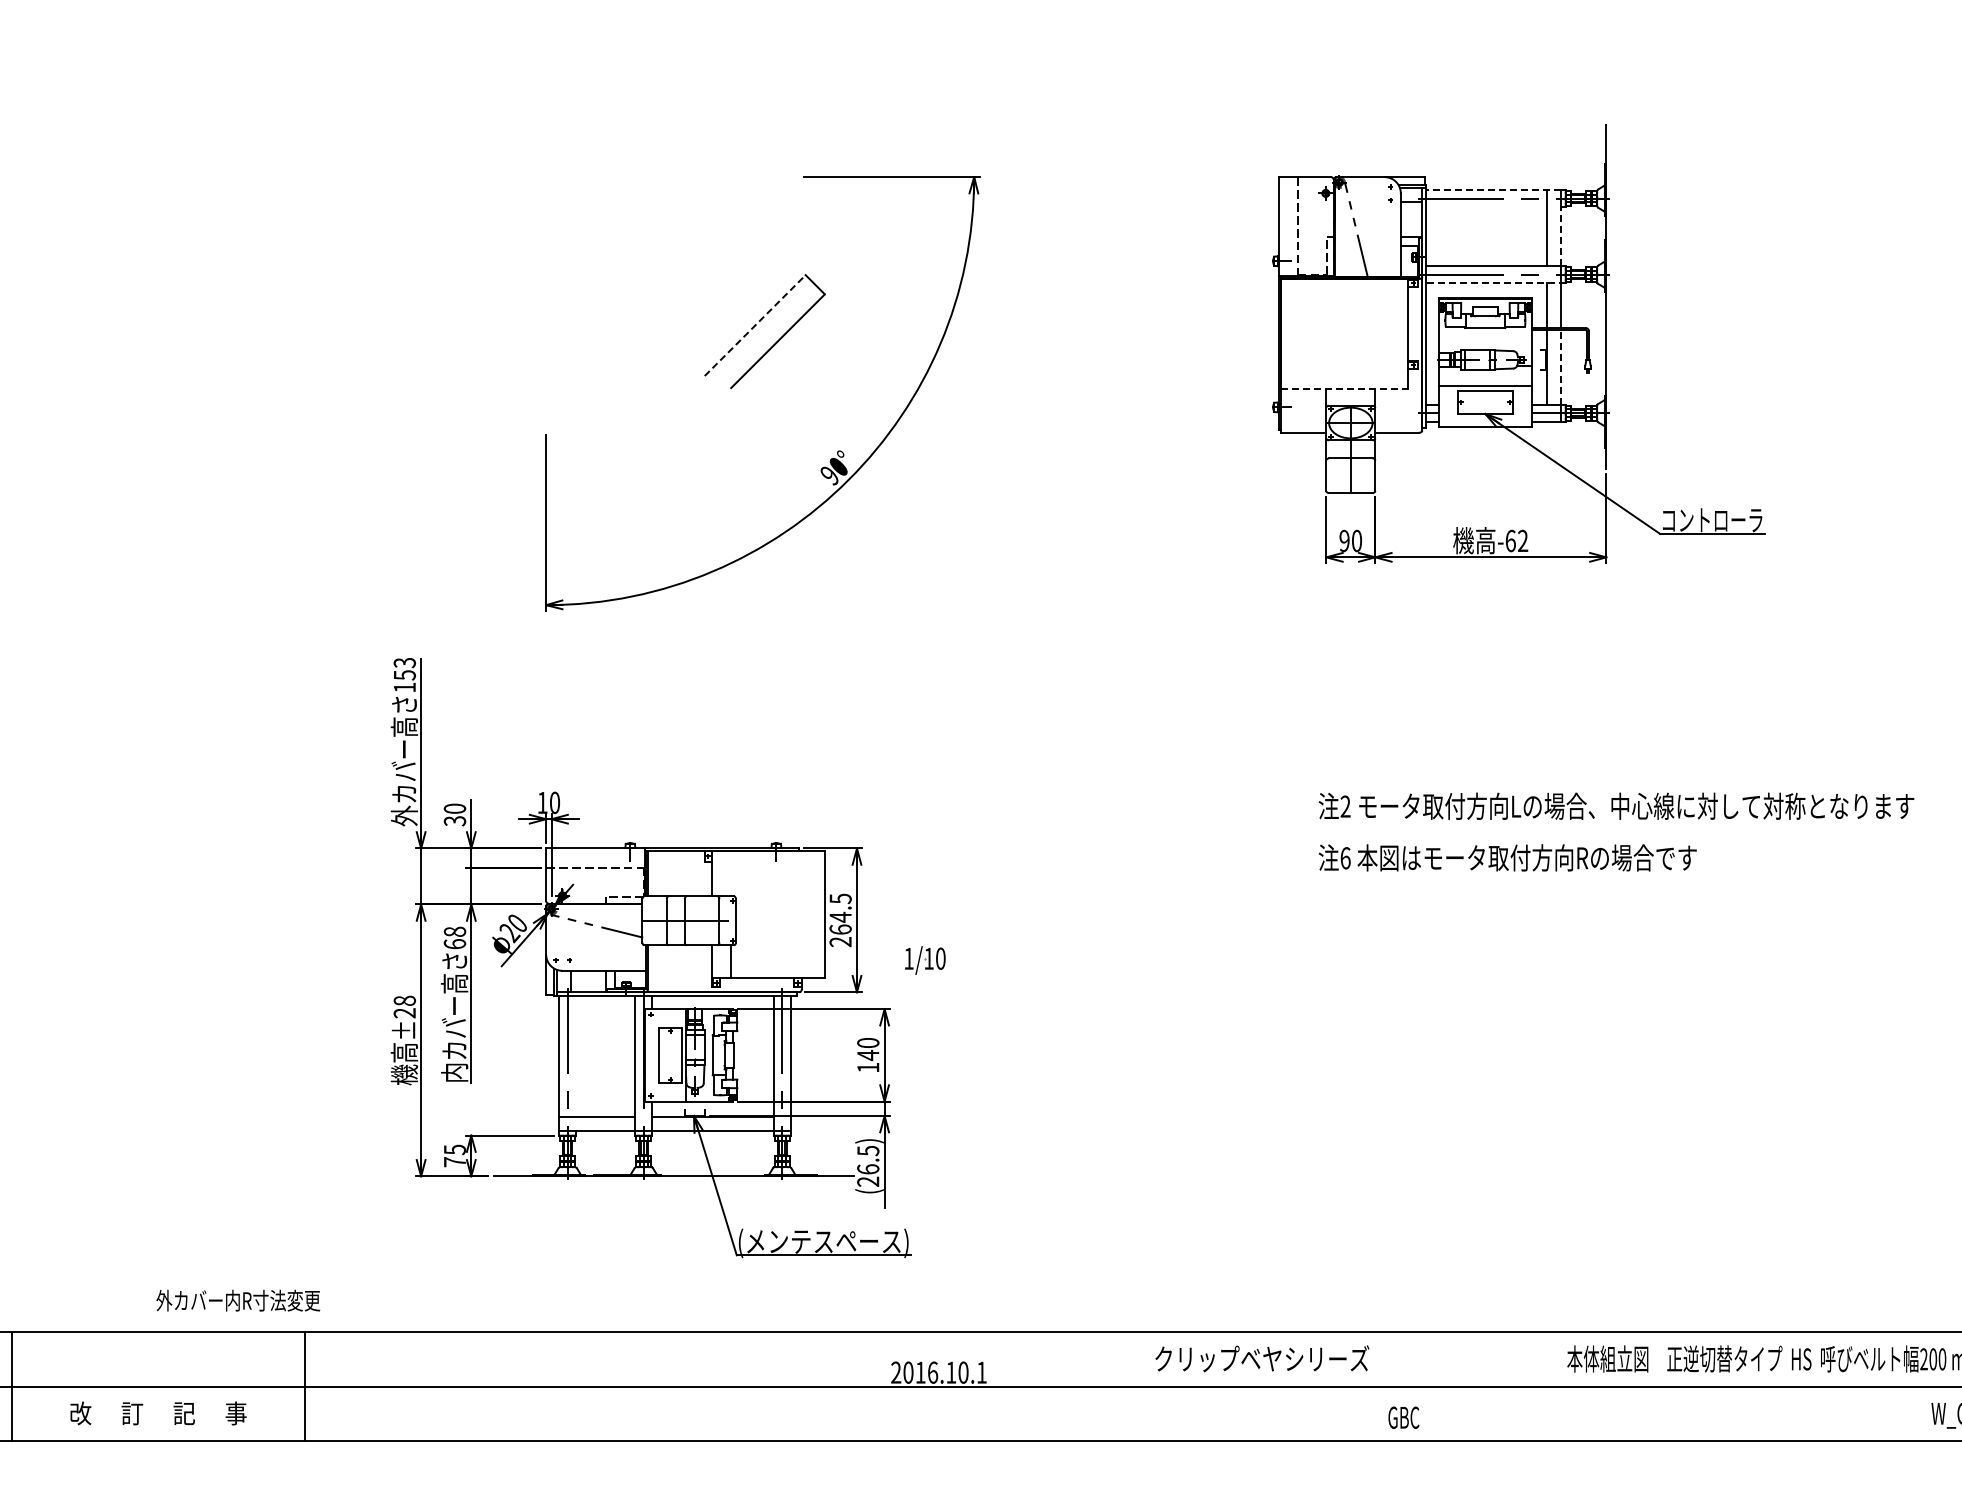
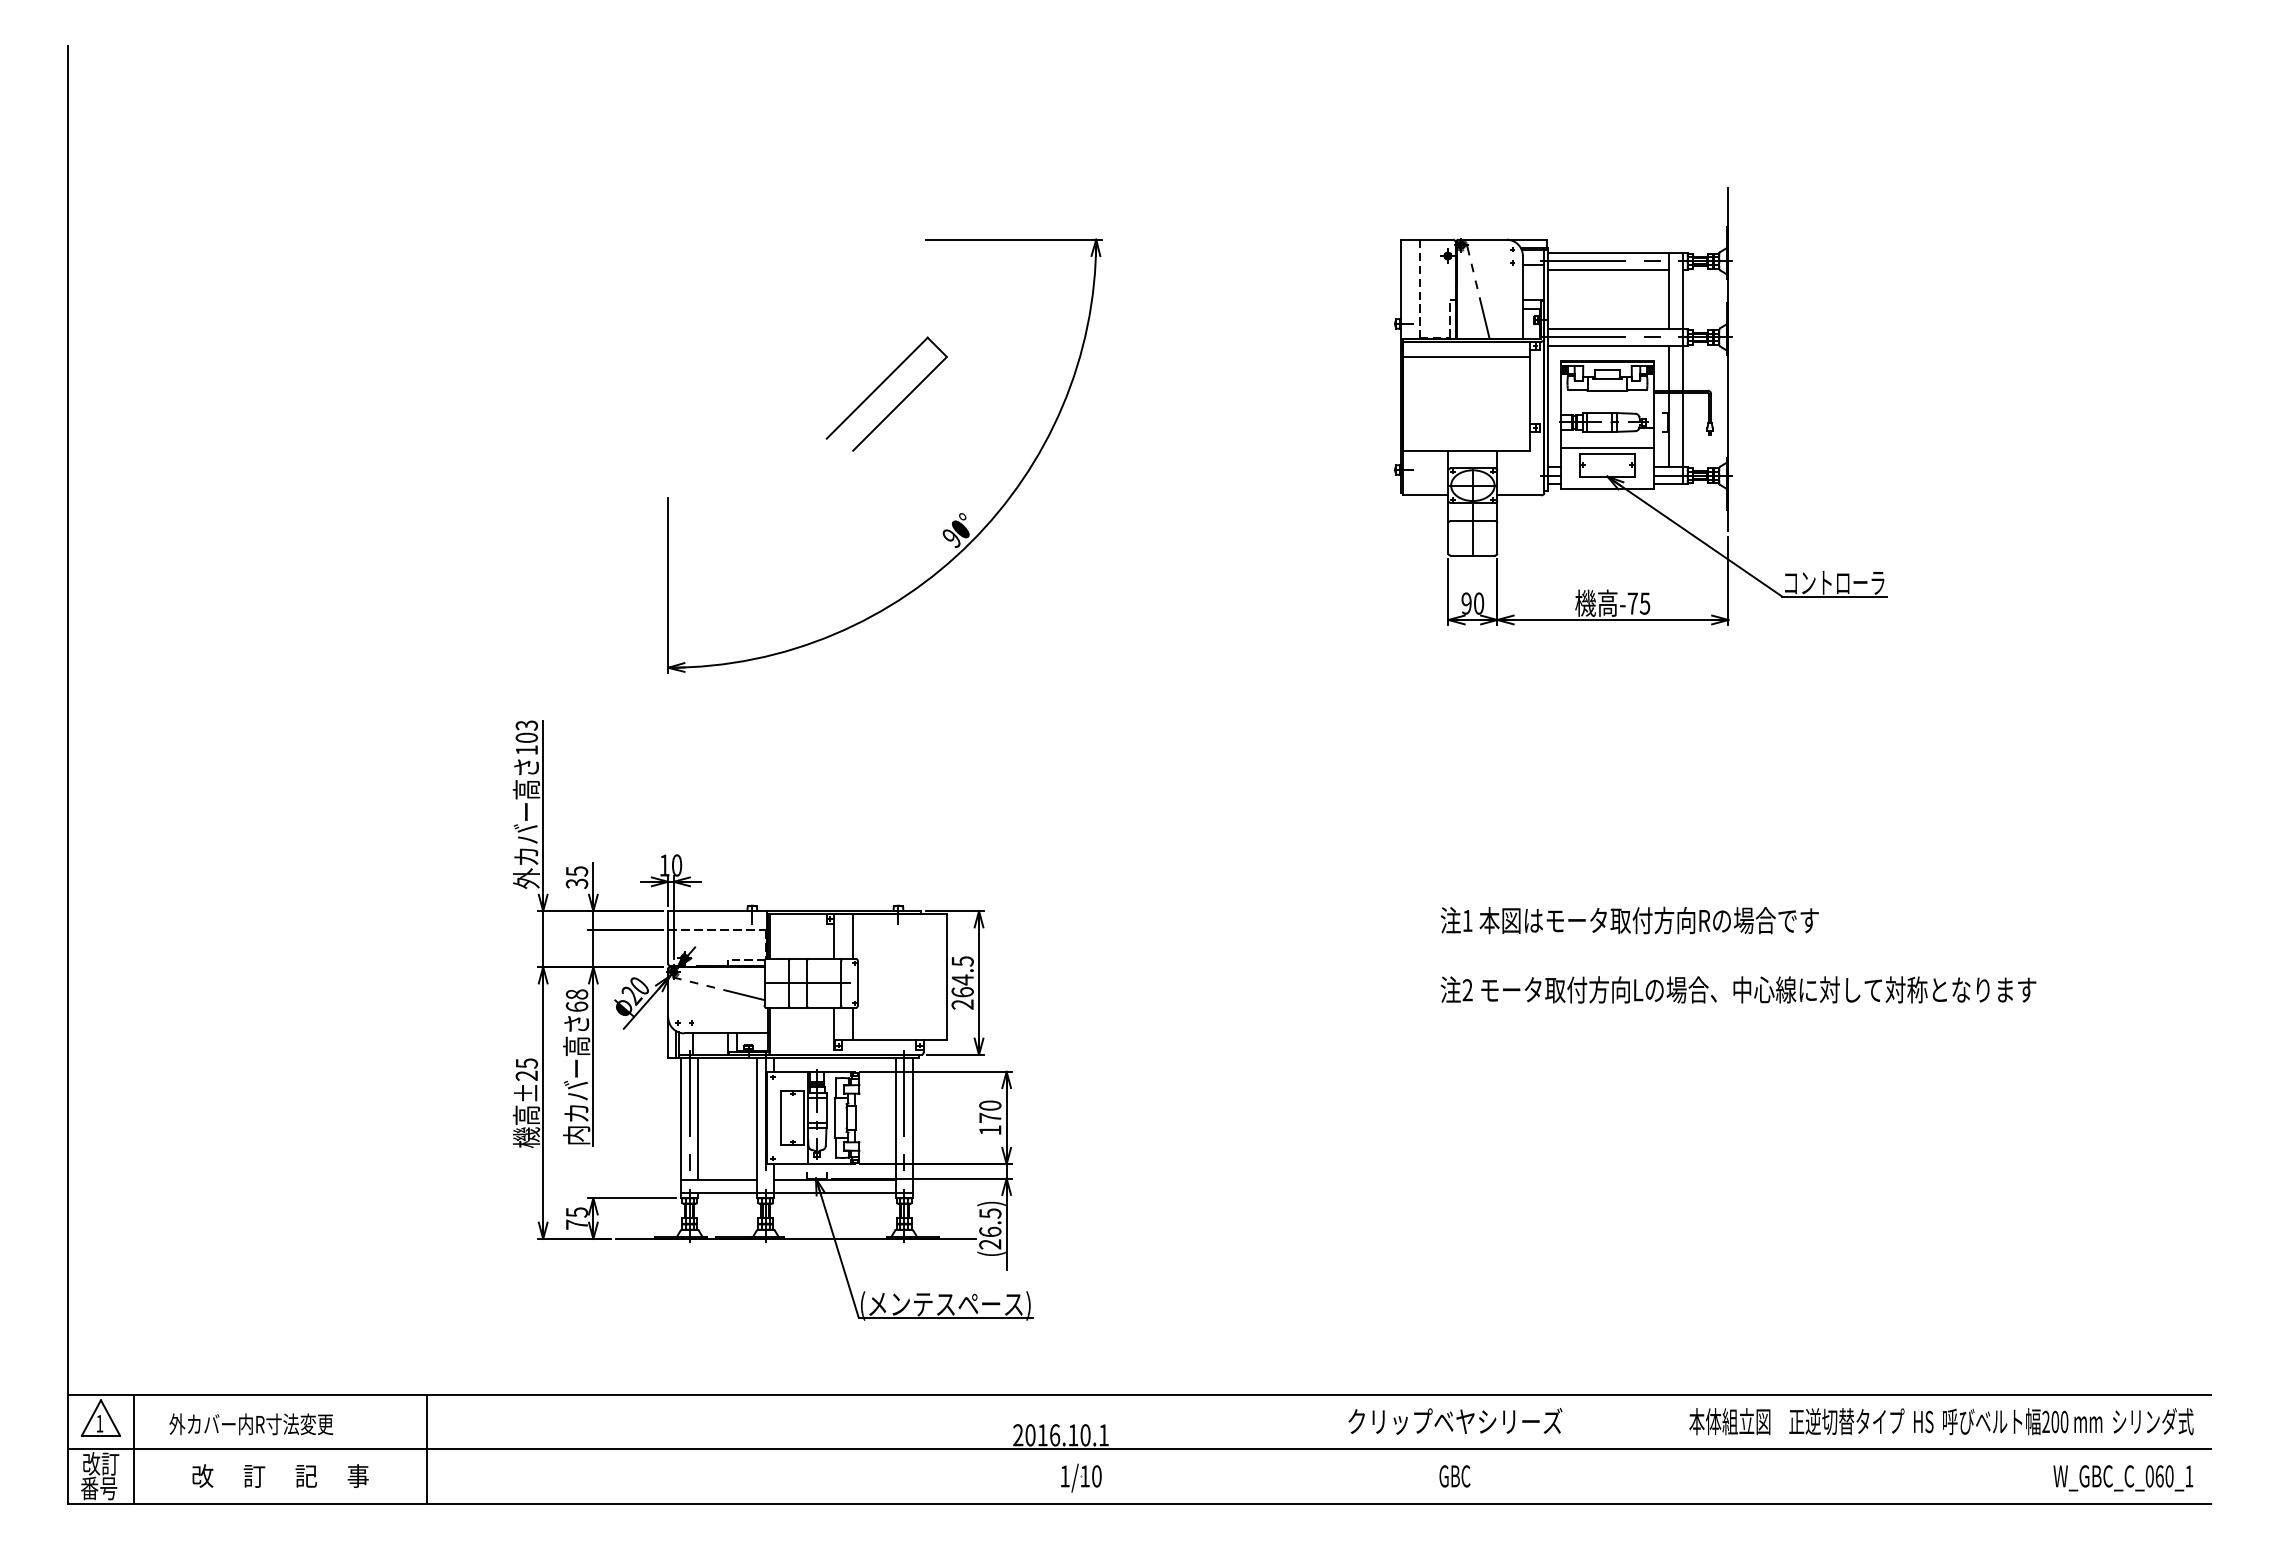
line: (1493, 189) -> (1615, 252), dashed -> solid
line: (1486, 206) -> (1608, 269), added
line: (1560, 236) -> (1682, 299), dashed -> solid
line: (1495, 282) -> (1617, 345), dashed -> solid
line: (1344, 293) -> (1466, 356), added
line: (755, 324) -> (877, 387), dashed -> solid
line: (1560, 366) -> (1682, 429), dashed -> solid
line: (1344, 388) -> (1466, 451), dashed -> solid
text: (1516, 540) -> (1638, 603), -62 -> -75
text: (404, 674) -> (526, 737), 153 -> 103
text: (1616, 805) -> (1738, 989), moved
text: (454, 808) -> (576, 871), 30 -> 35
text: (1345, 857) -> (1467, 920), 6 -> 1
line: (730, 872) -> (852, 935), added
part: (925, 959) -> (1081, 1477), moved
text: (404, 1000) -> (526, 1063), ±28 -> ±25
text: (868, 1054) -> (990, 1117), 140 -> 170
line: (576, 1055) -> (698, 1118), added
text: (238, 1300) -> (251, 1424), moved
text: (1262, 1358) -> (1455, 1421), moved
text: (1403, 1417) -> (1454, 1476), moved

